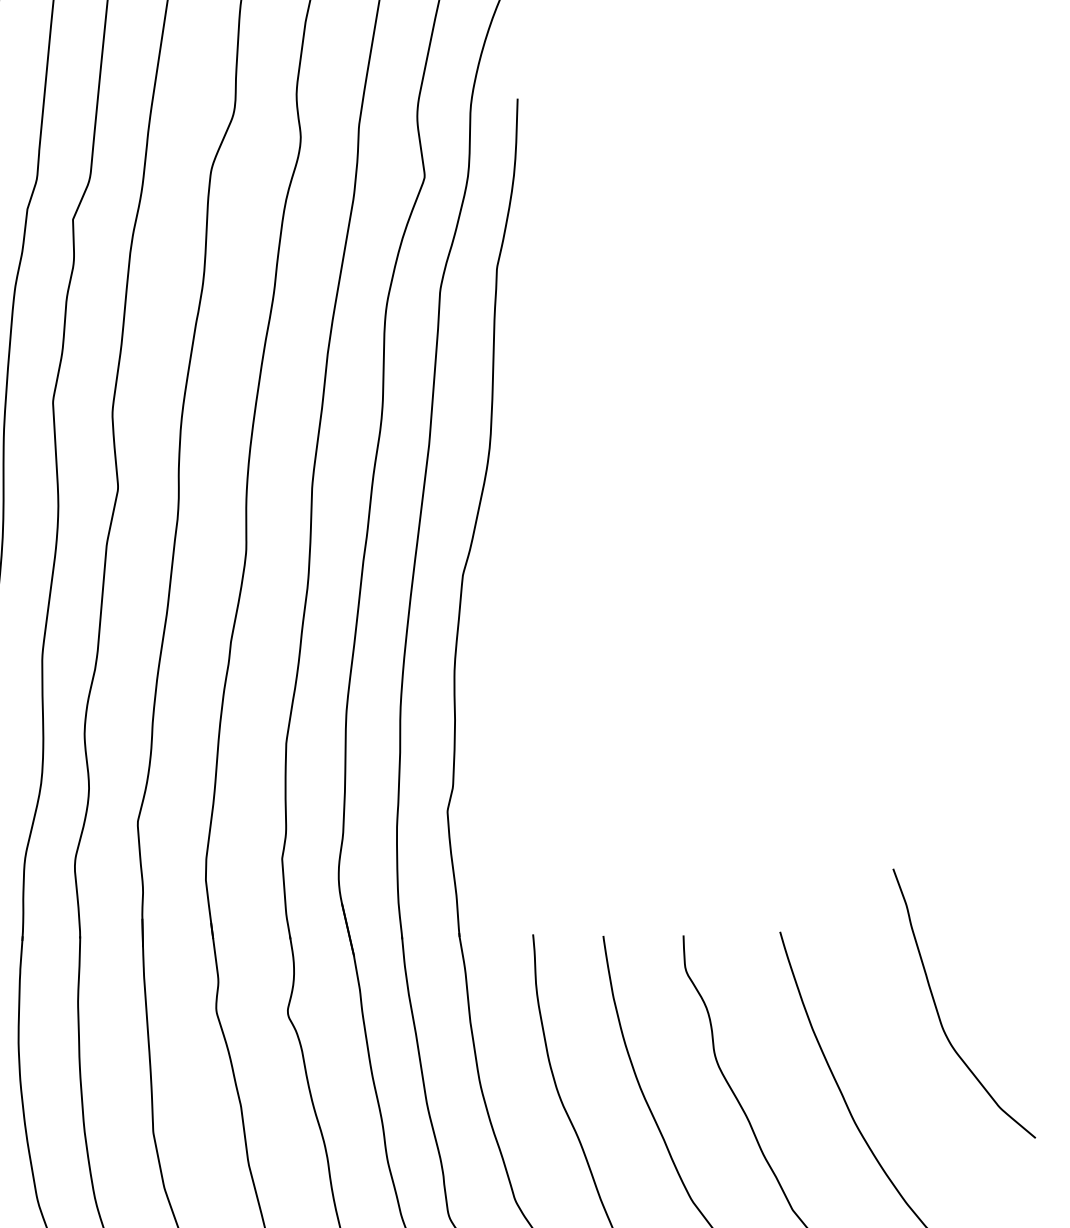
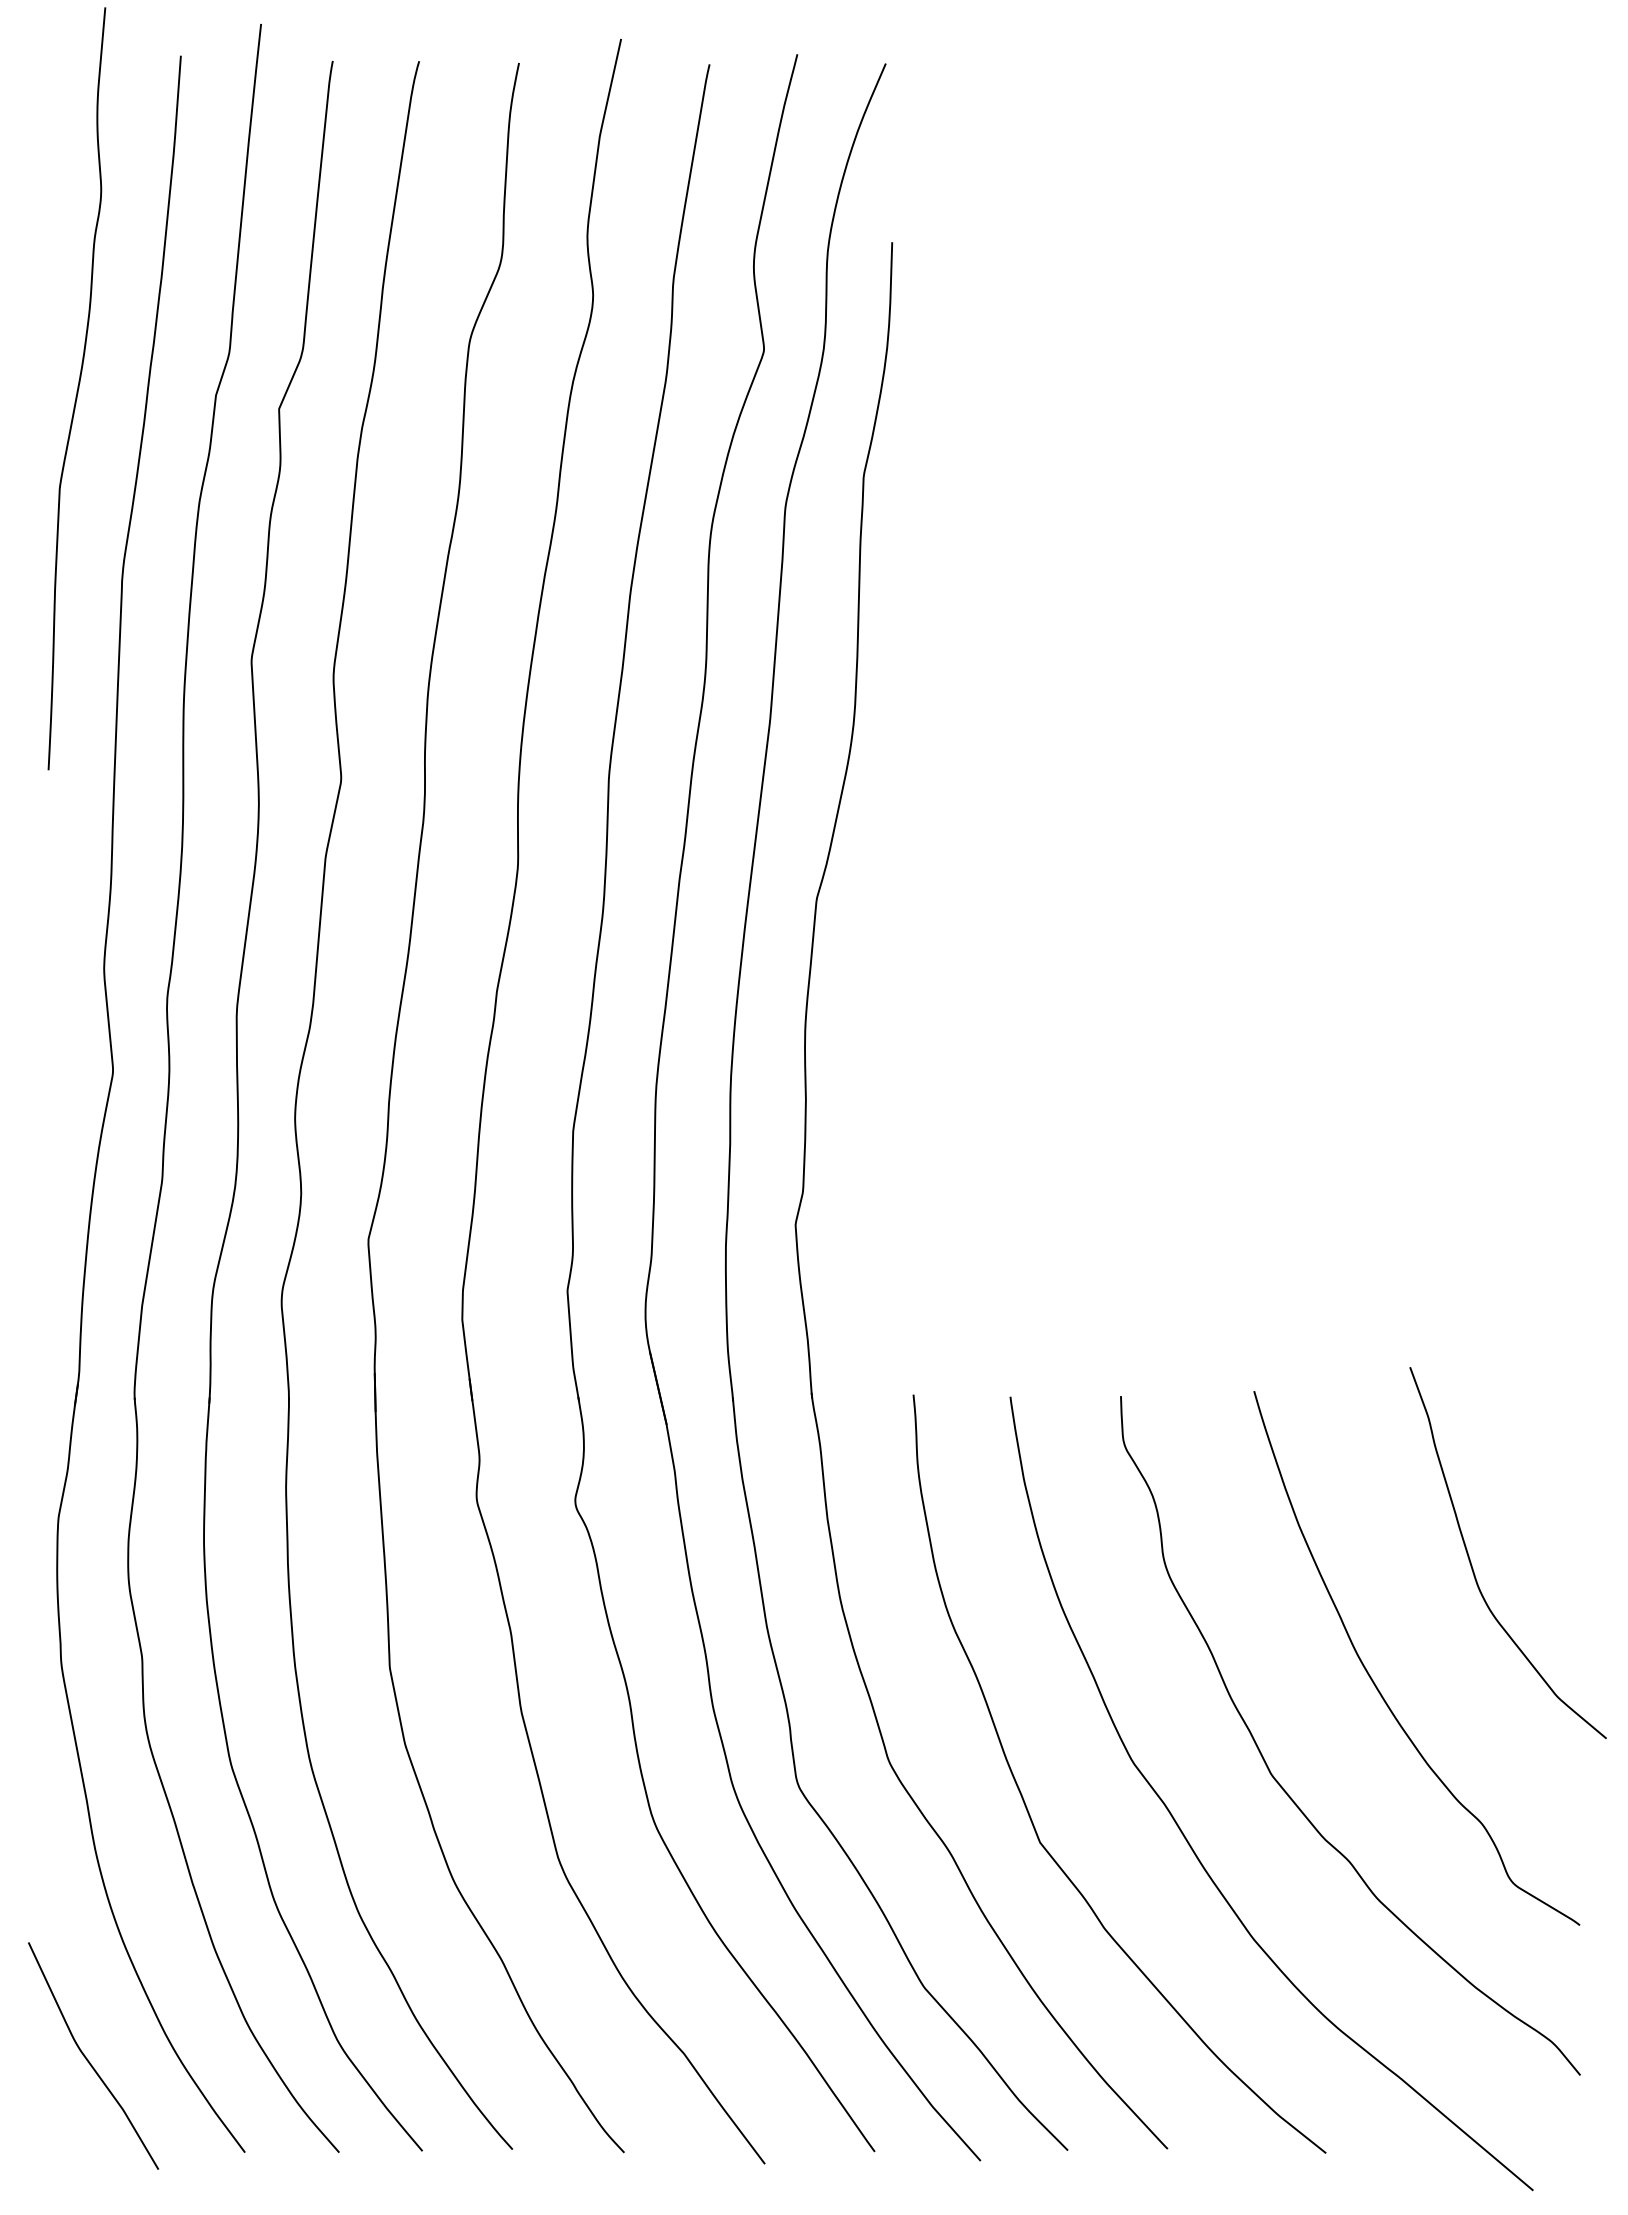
curve: (938, 1012) -> (1472, 1565), moved

